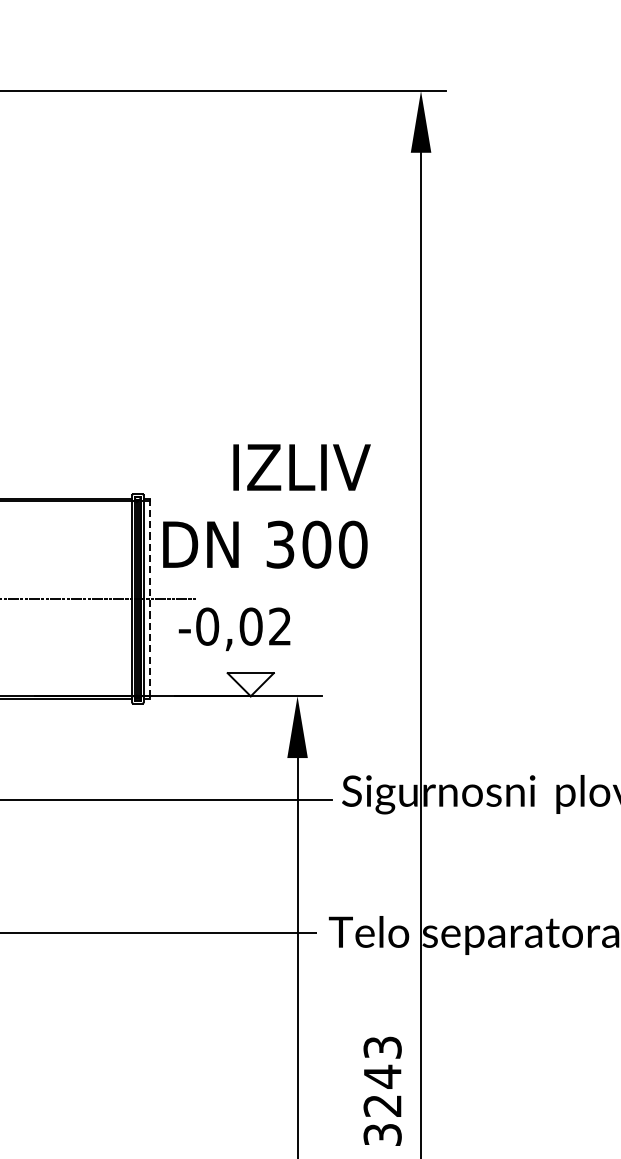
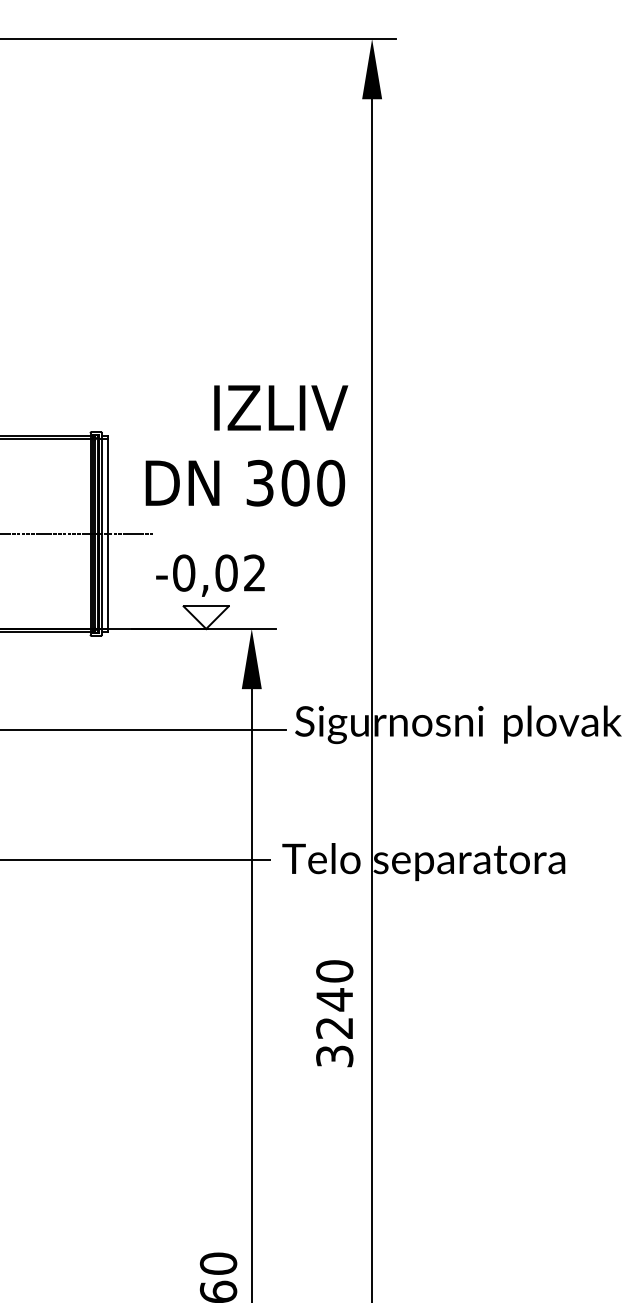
text: (266, 506) -> (246, 445), moved
line: (149, 599) -> (107, 534), dashed -> solid
text: (234, 629) -> (210, 575), moved
text: (382, 1047) -> (334, 971), 3243 -> 3240

